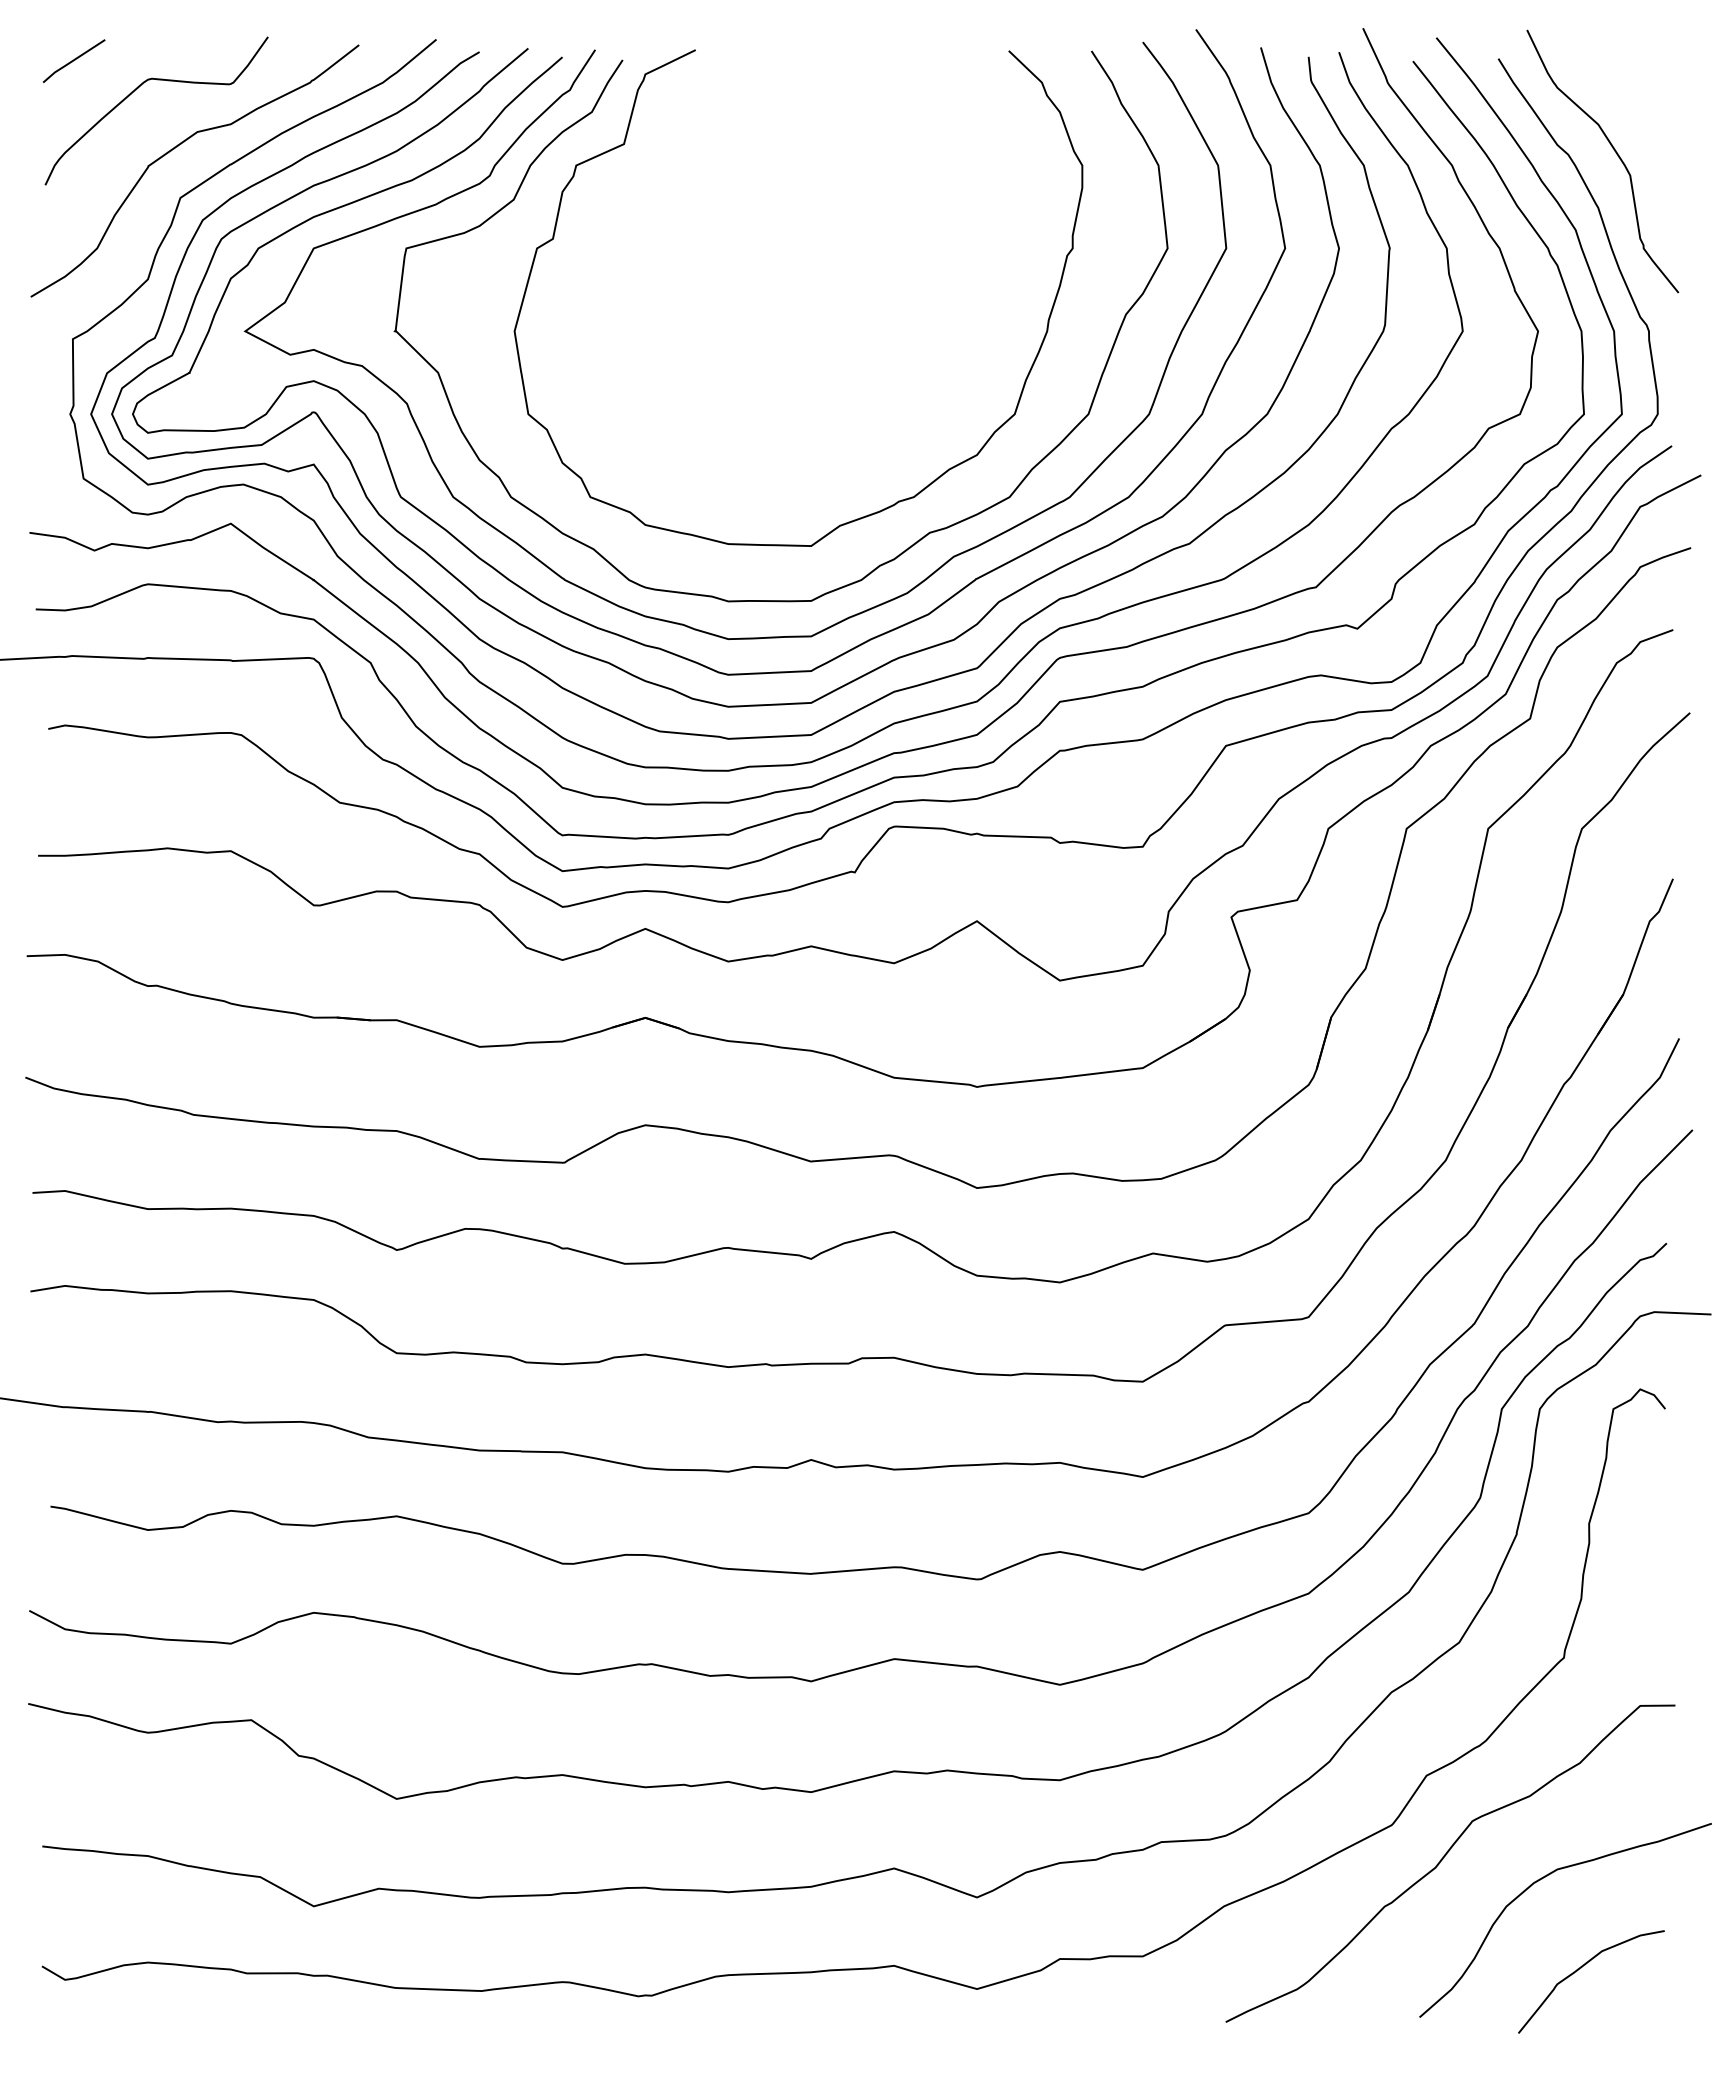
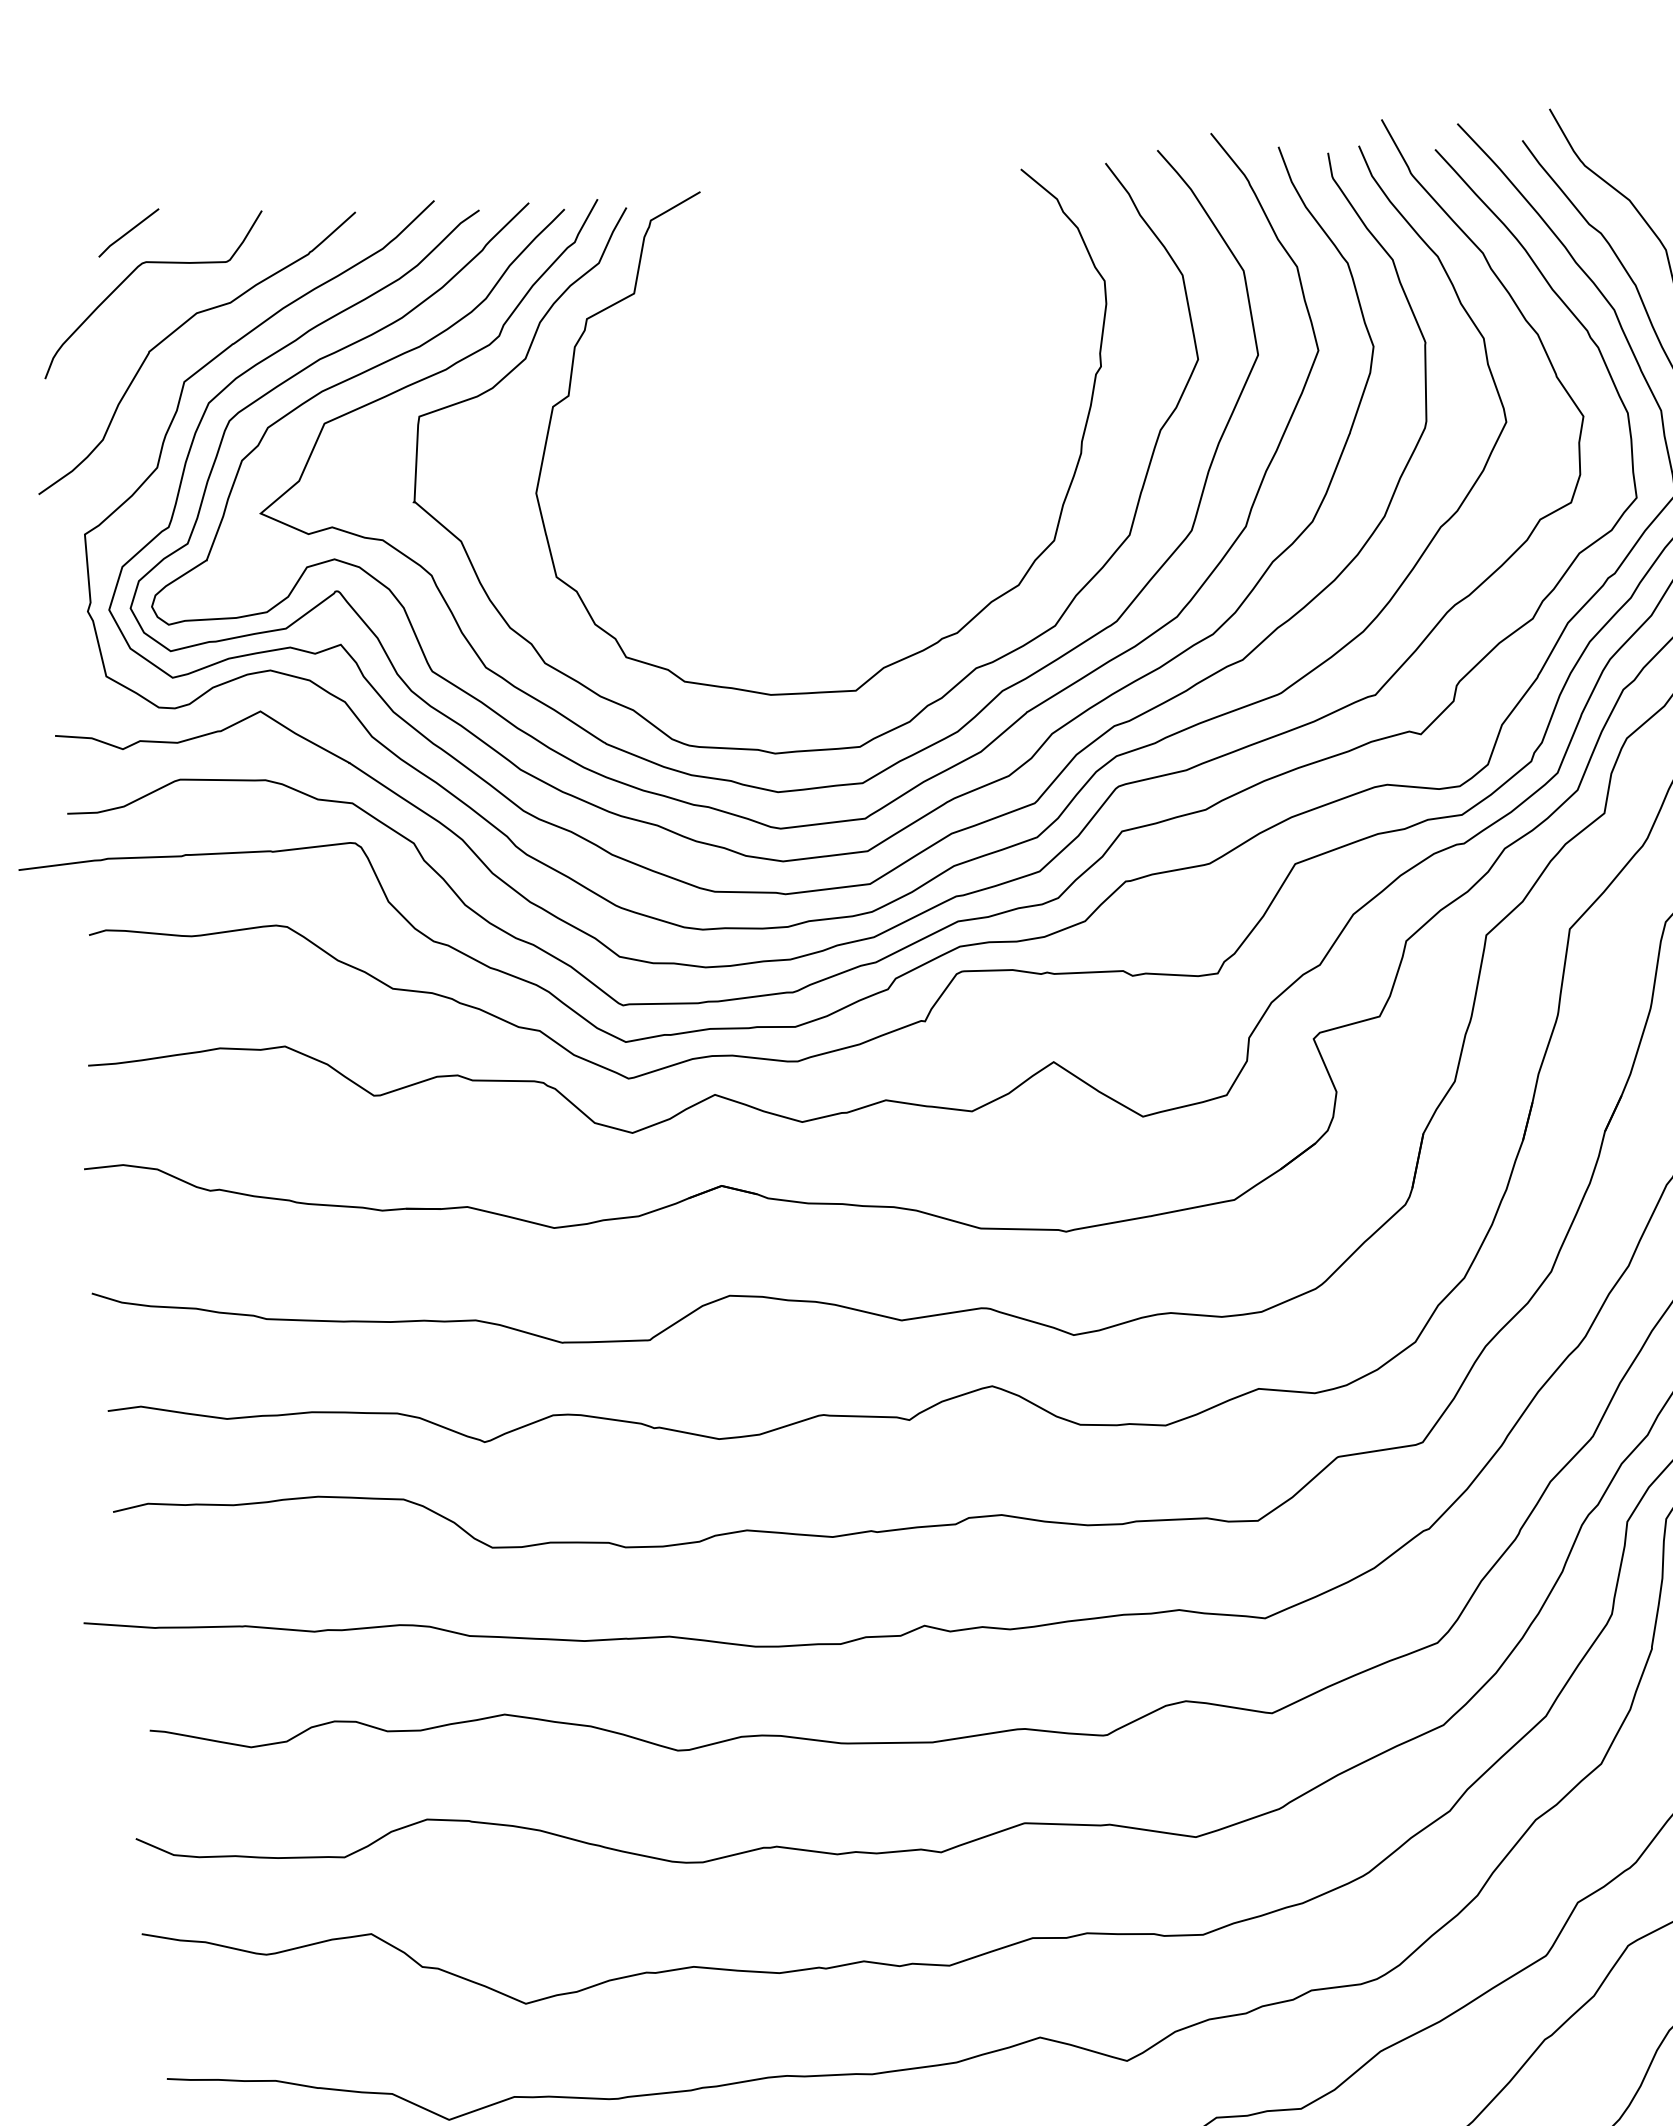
line: (74, 60) -> (129, 232), moved

